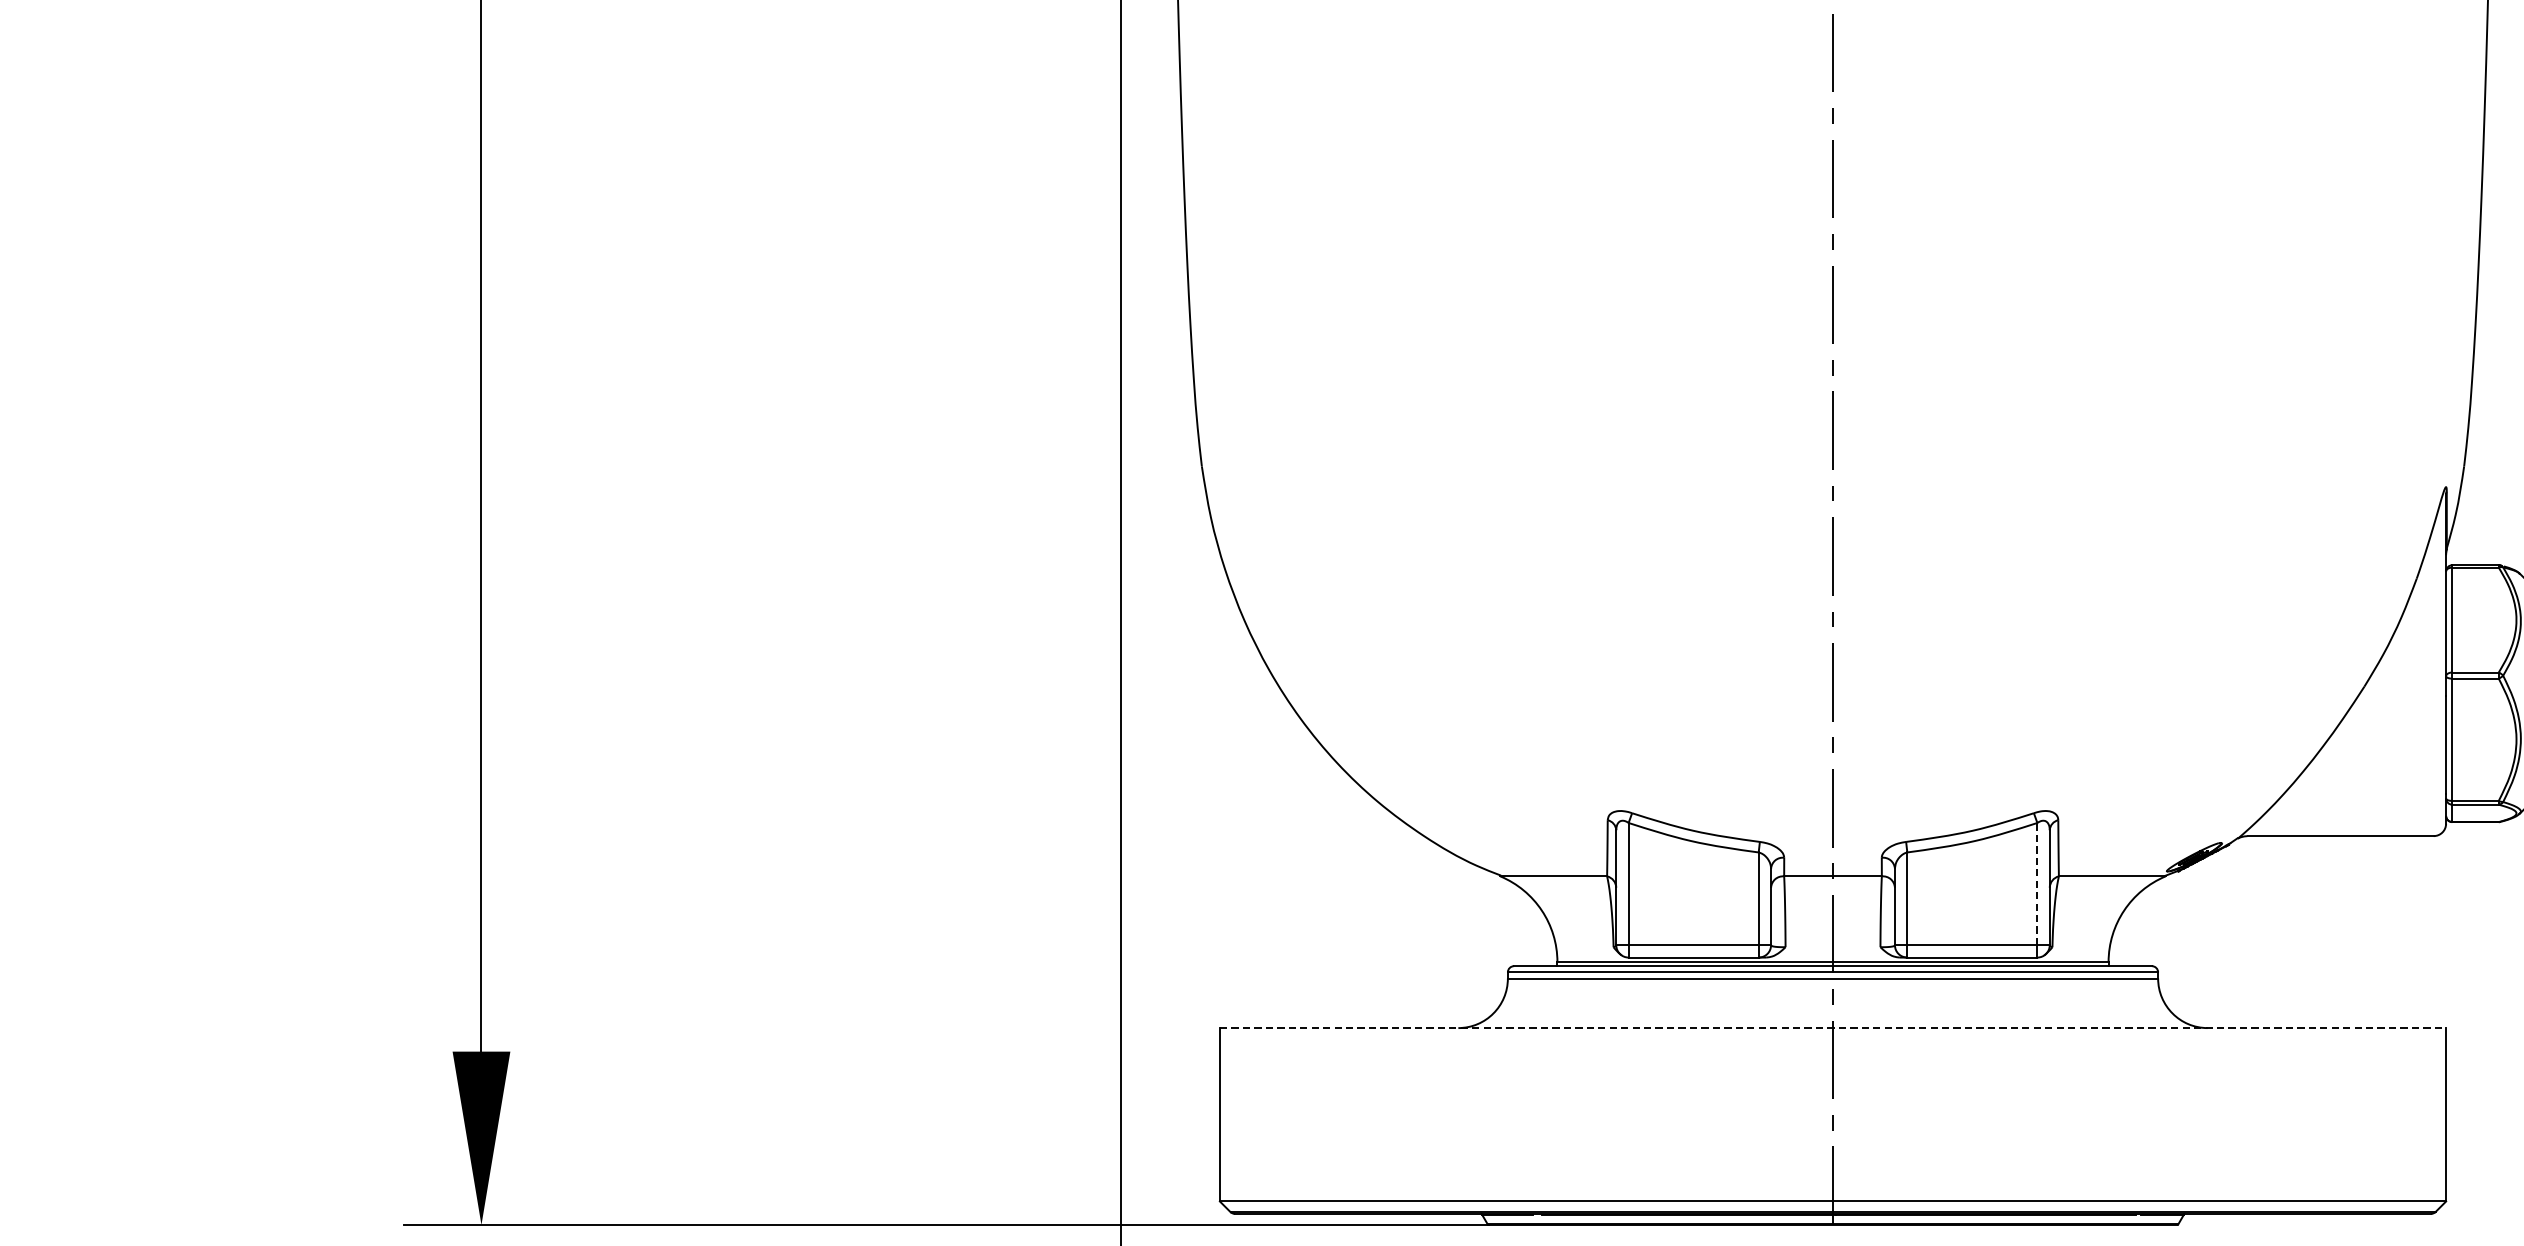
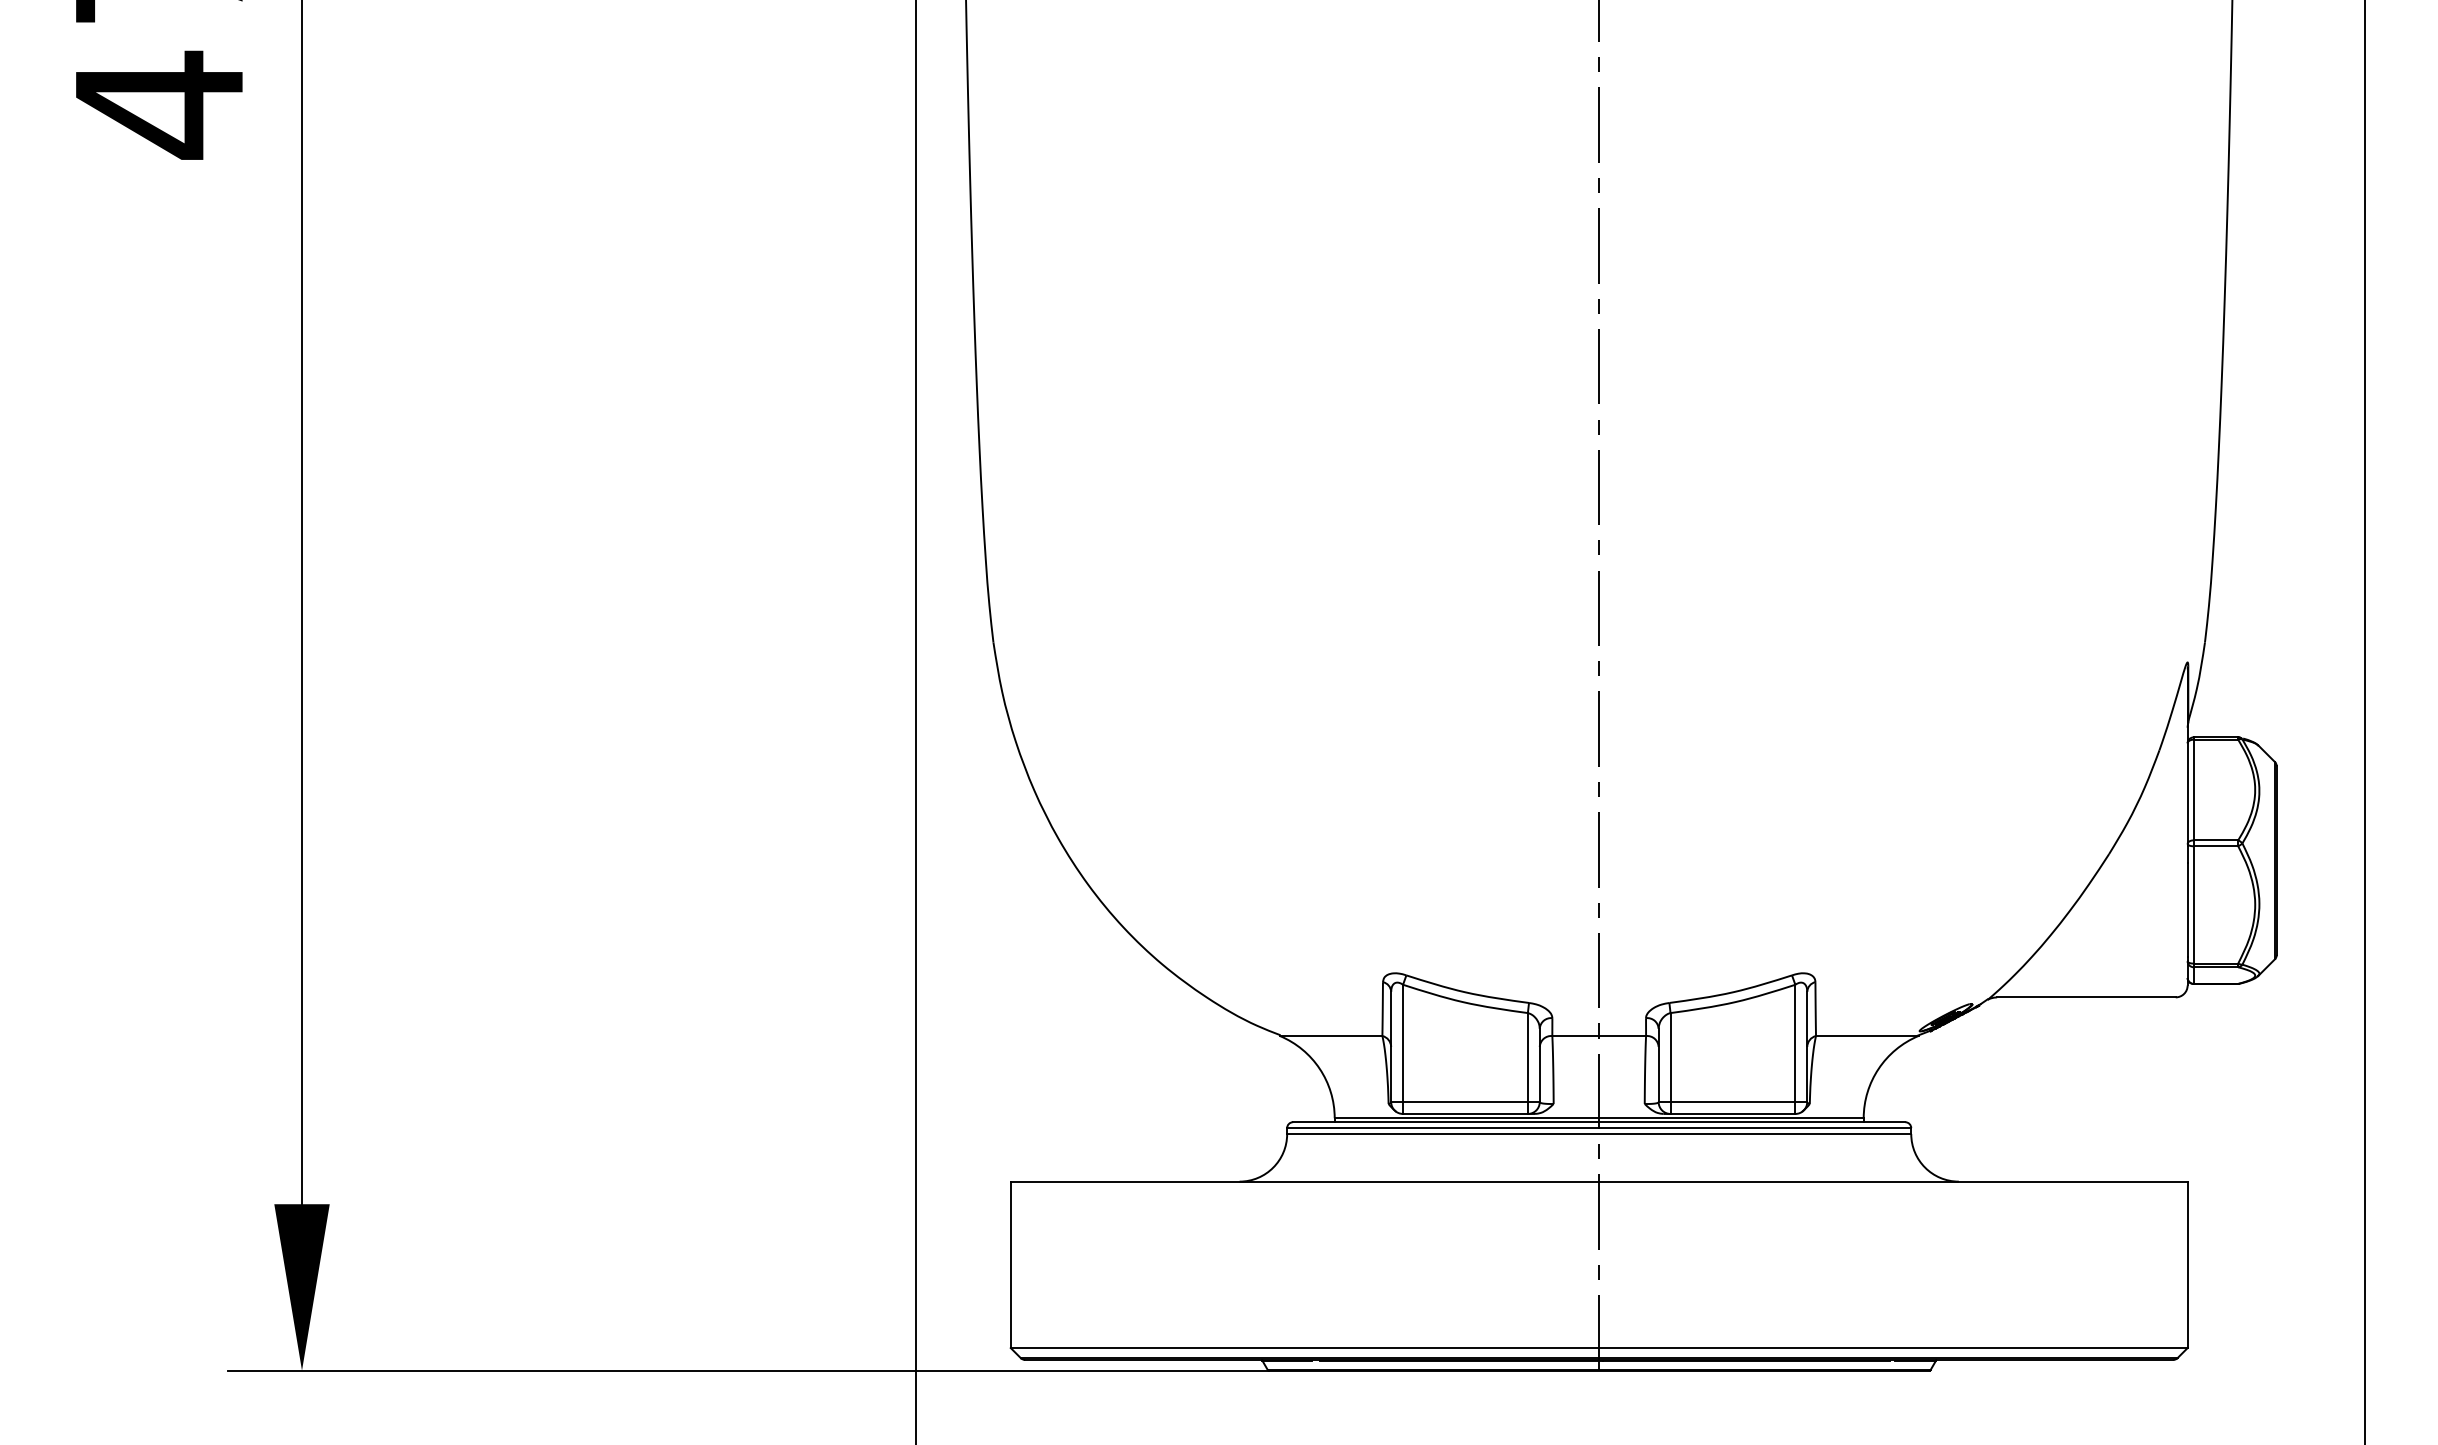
line: (2037, 884) -> (1795, 1043), dashed -> solid
line: (1833, 1027) -> (1599, 1181), dashed -> solid

